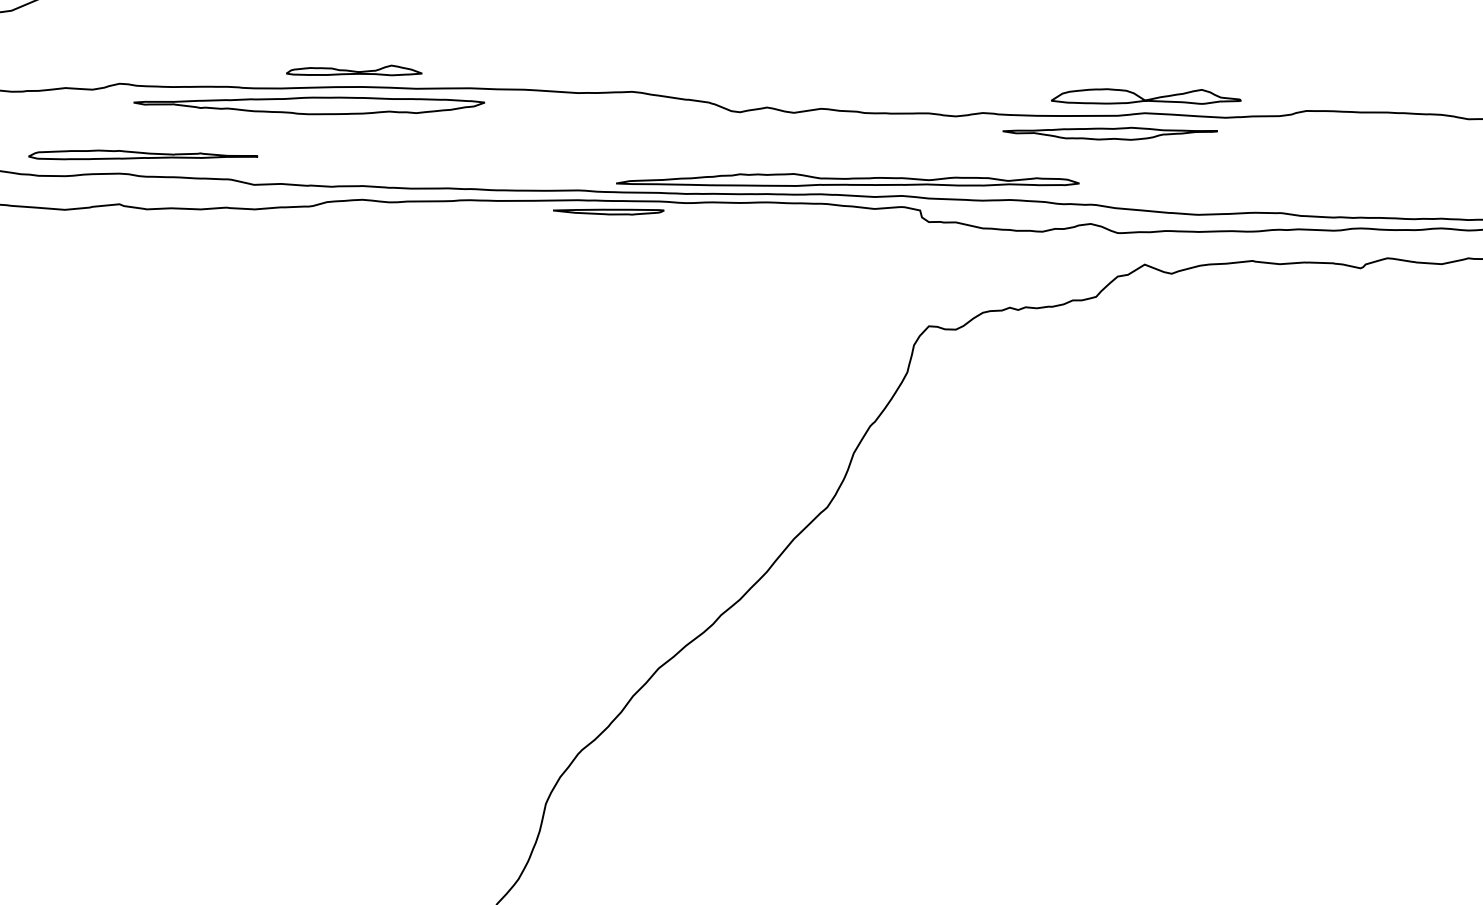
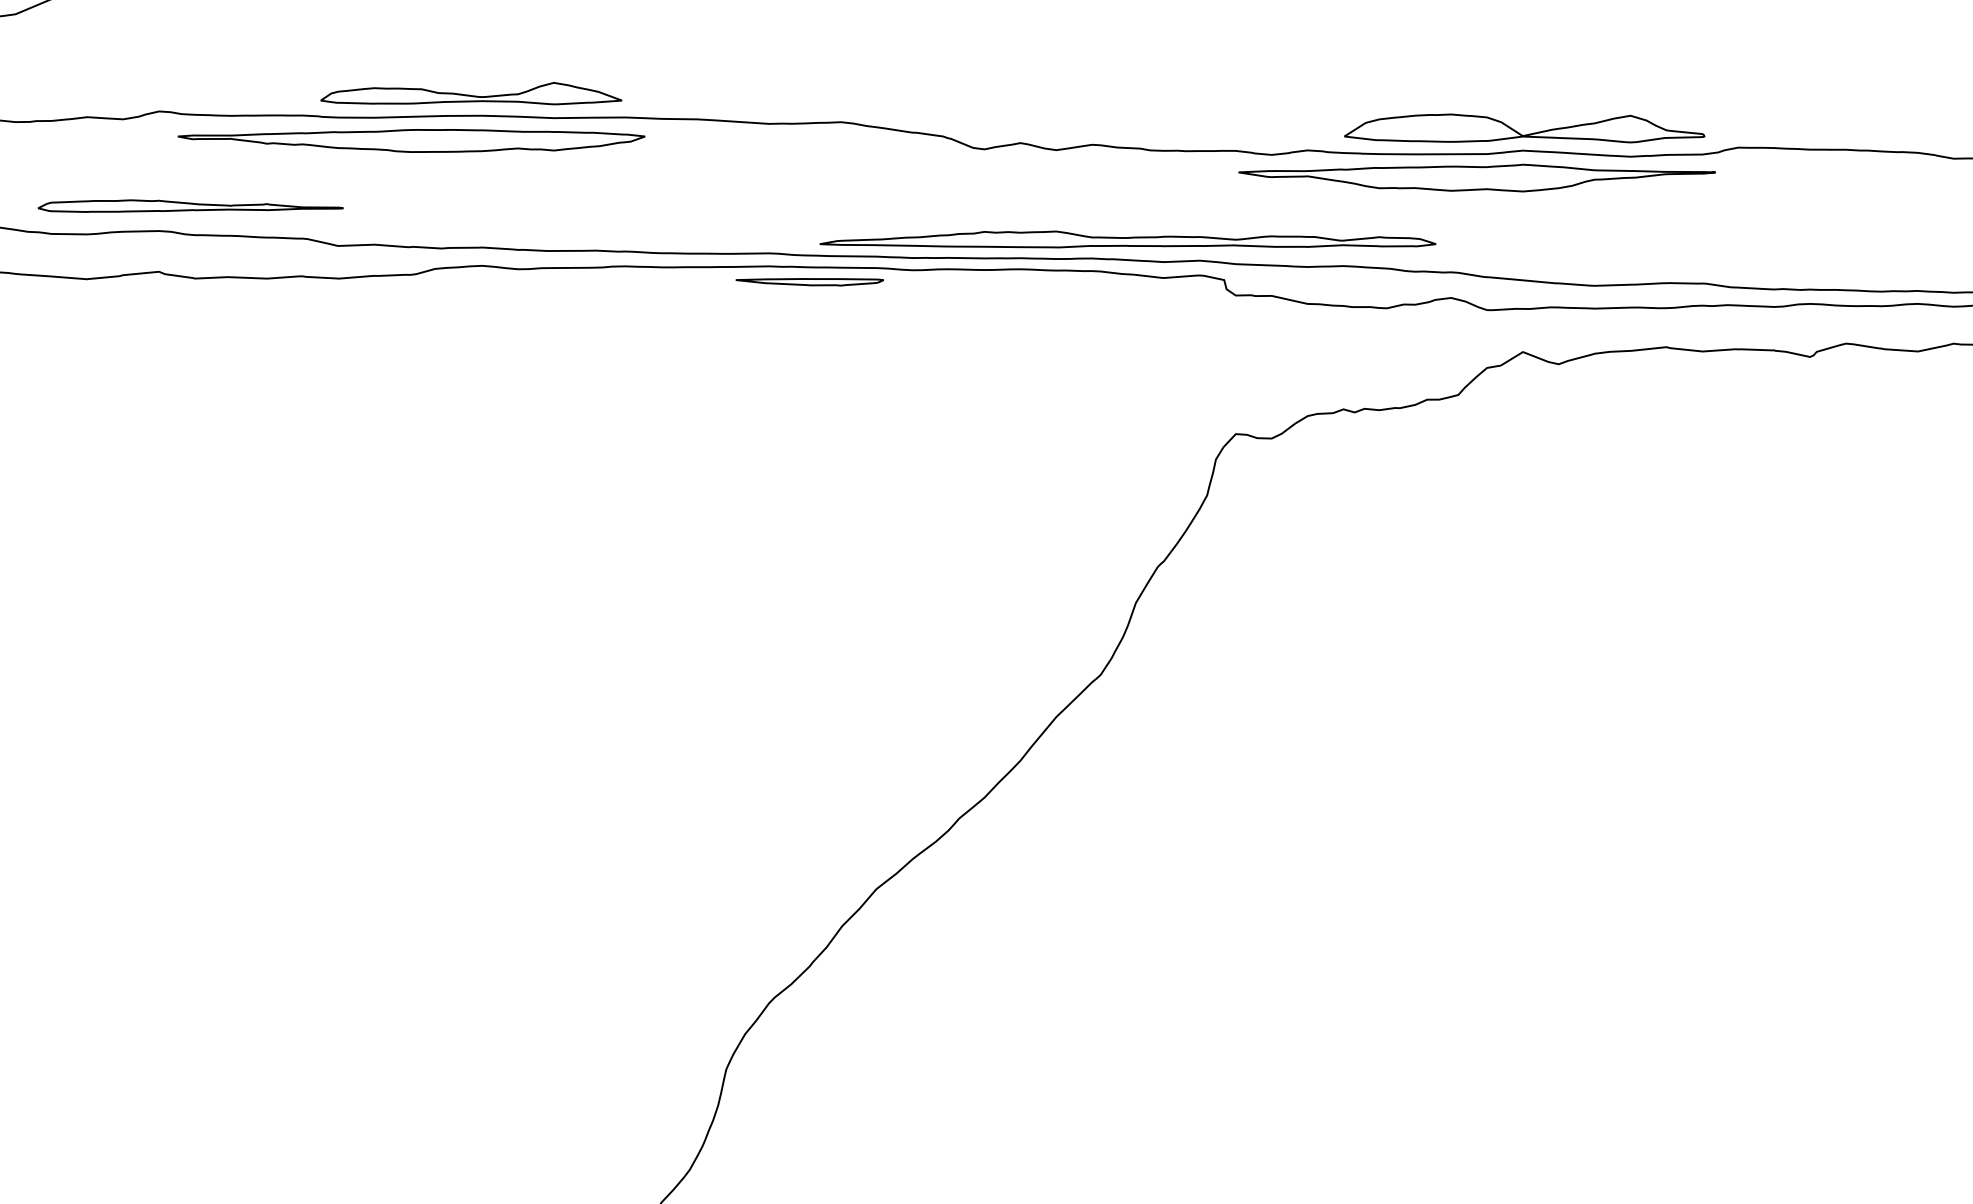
part: (354, 70) -> (471, 93), size x1.67
part: (1145, 96) -> (1524, 128), size x1.43
part: (1109, 133) -> (1476, 177), size x1.67

